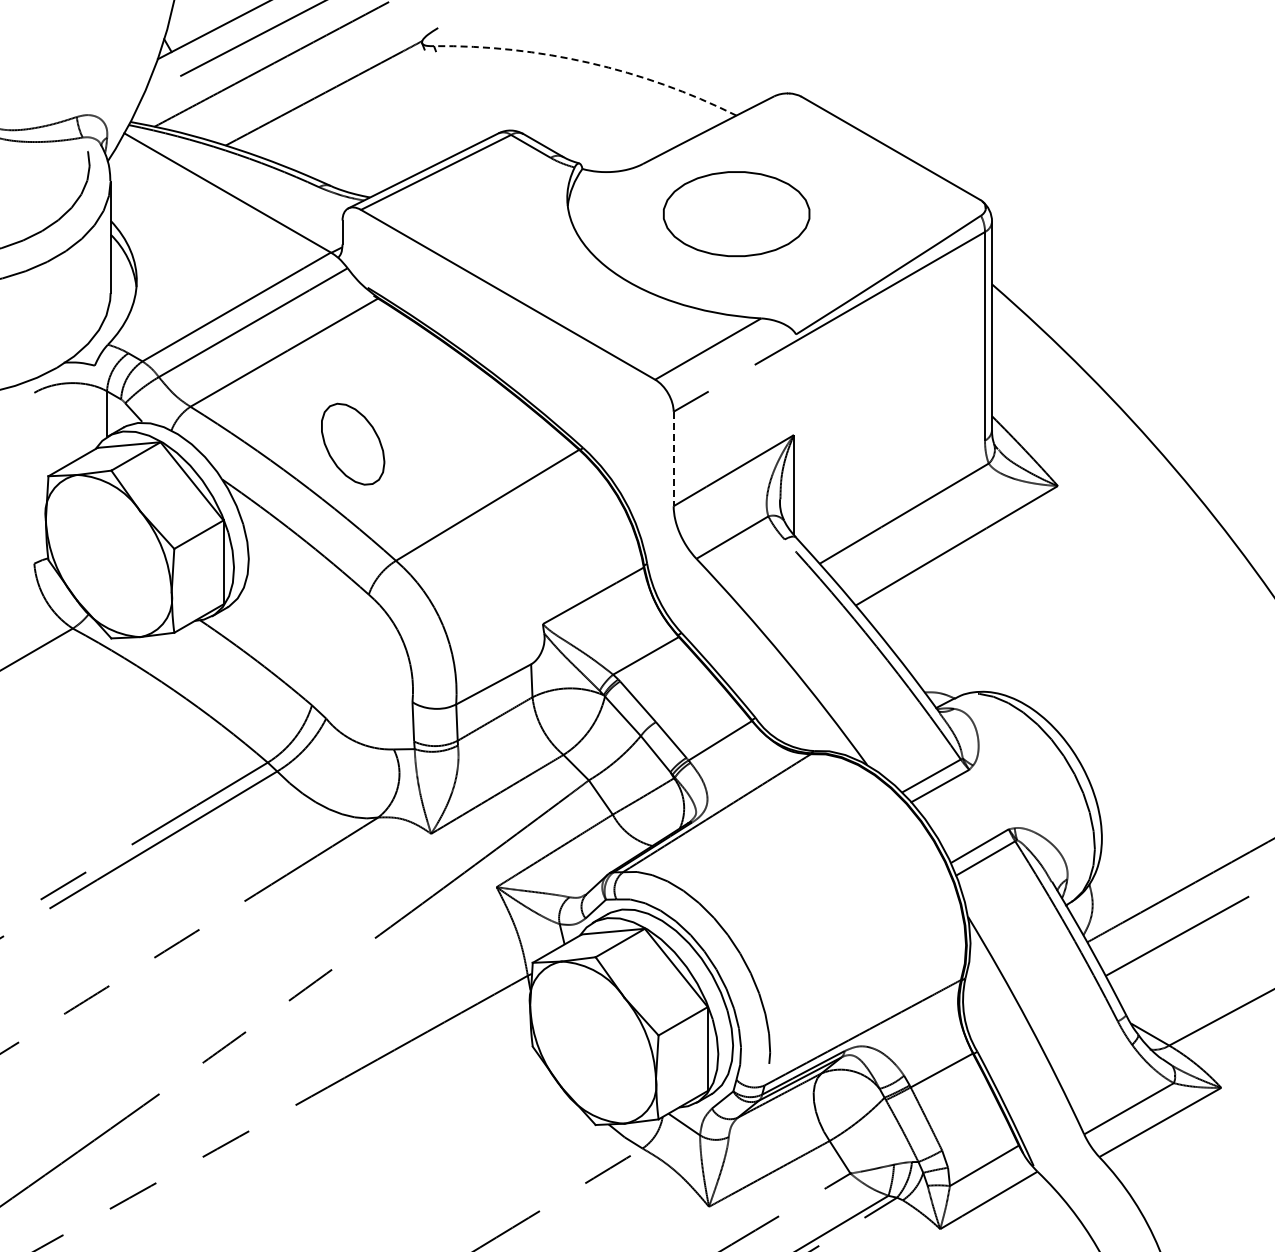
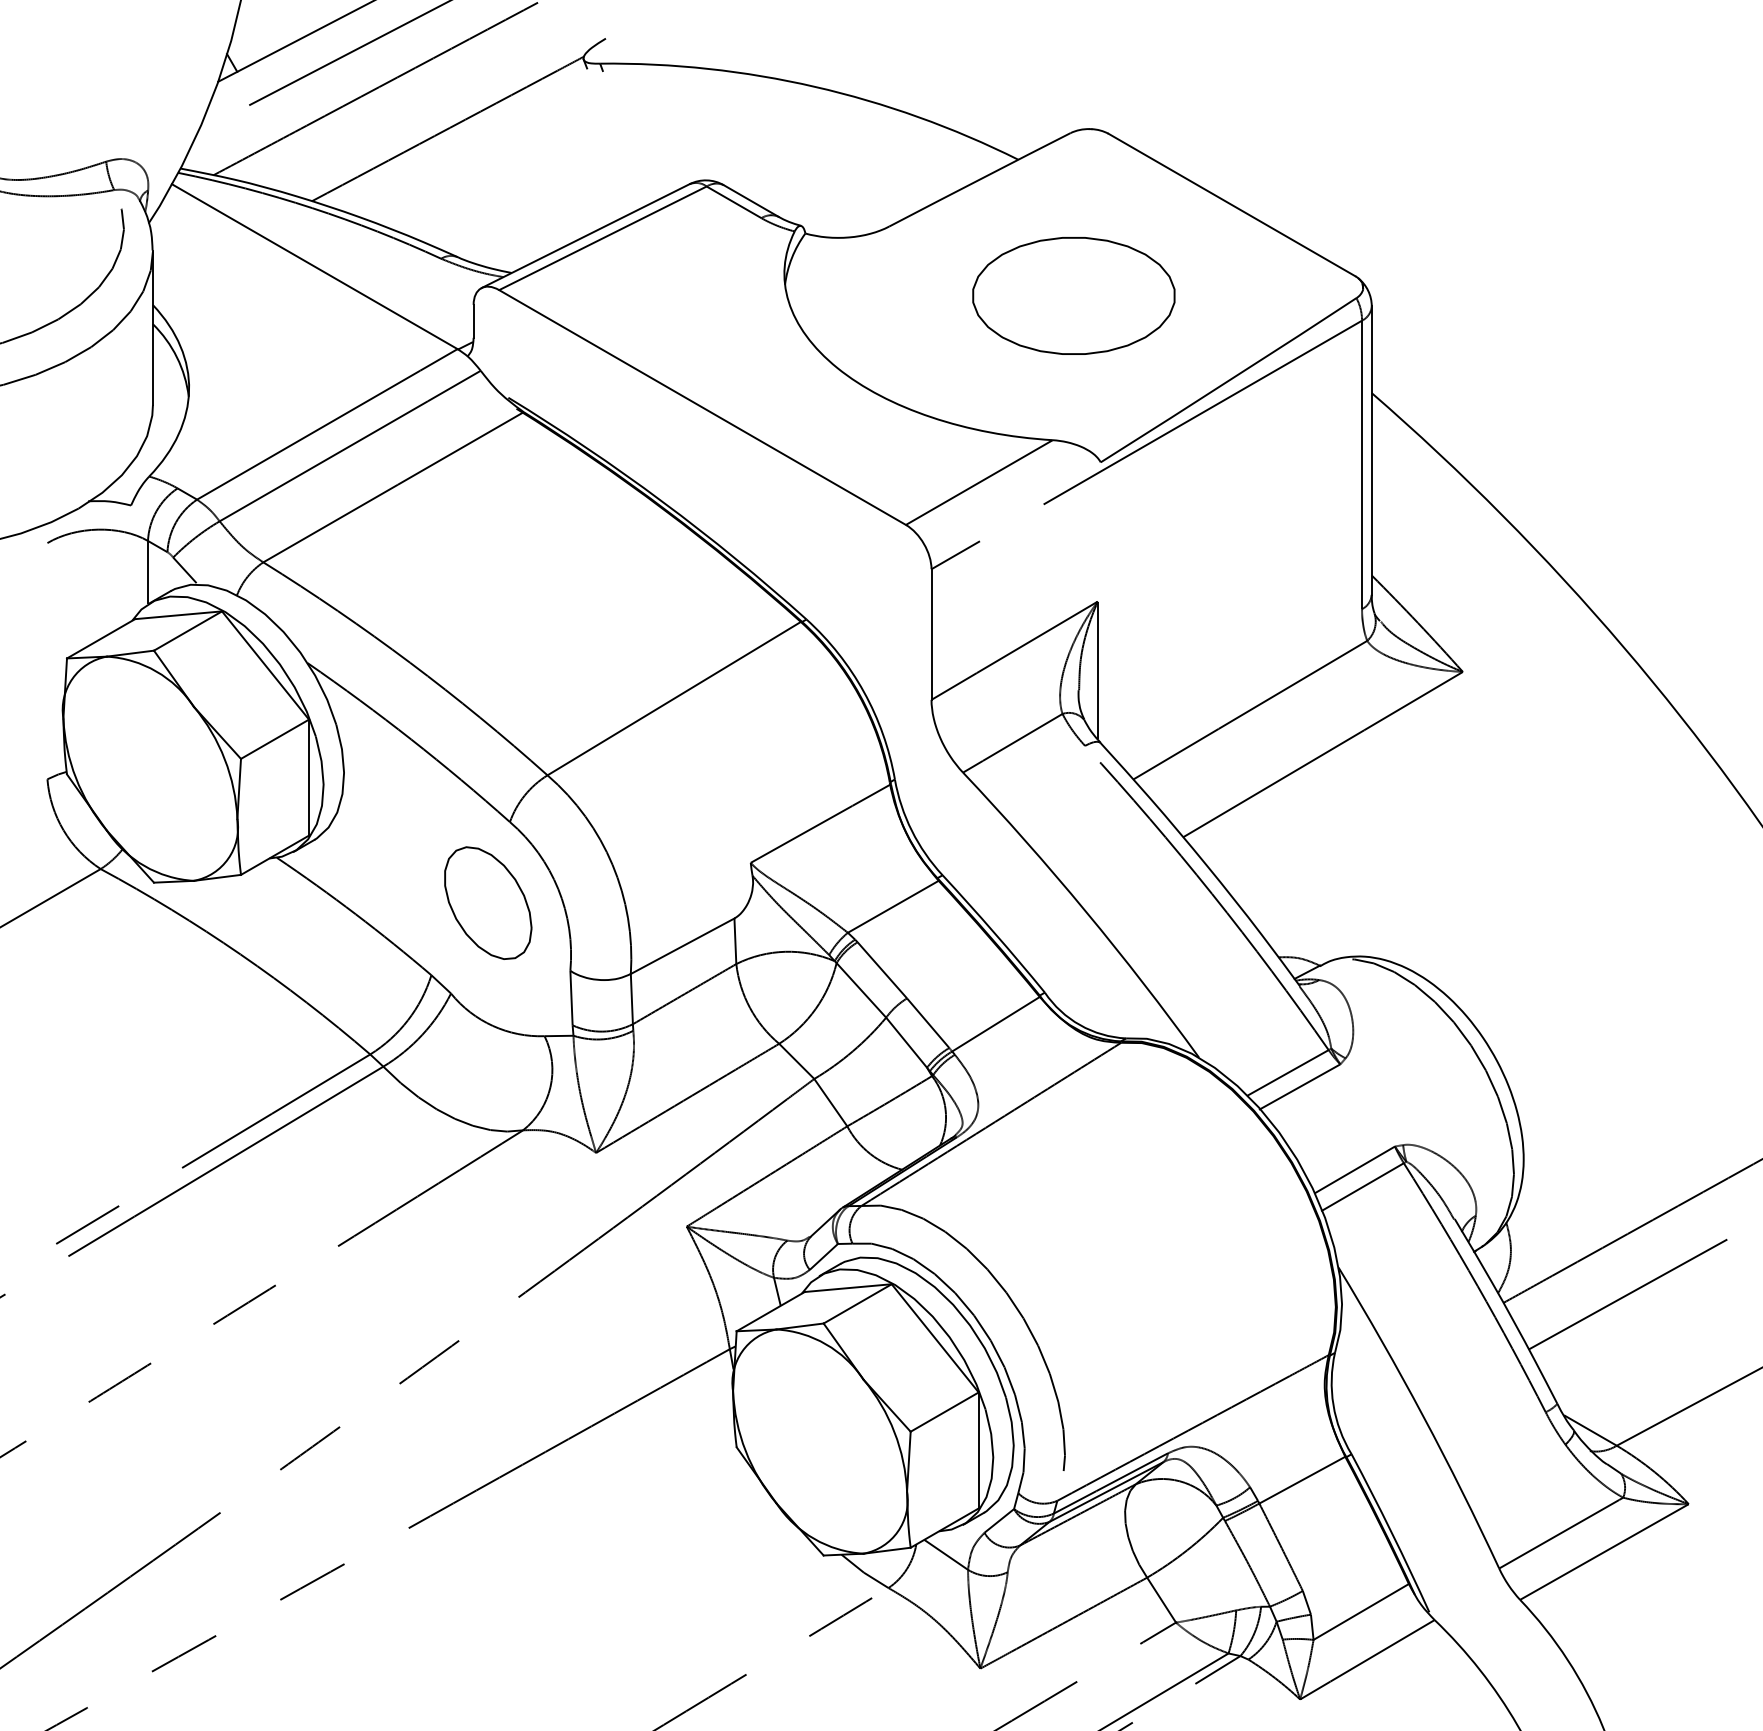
arc: (589, 62) -> (815, 86), dashed -> solid
part: (736, 214) -> (1073, 296), moved
part: (353, 443) -> (488, 902), moved
line: (673, 459) -> (931, 635), dashed -> solid

